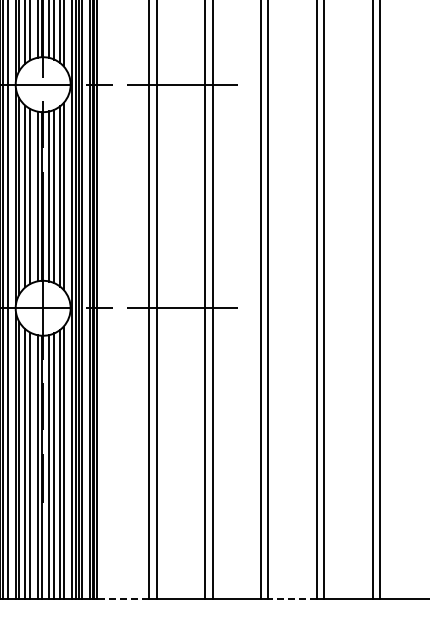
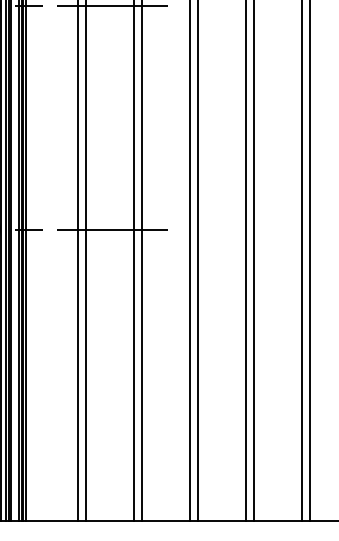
line: (122, 598) -> (51, 520), dashed -> solid
line: (292, 598) -> (221, 520), dashed -> solid

